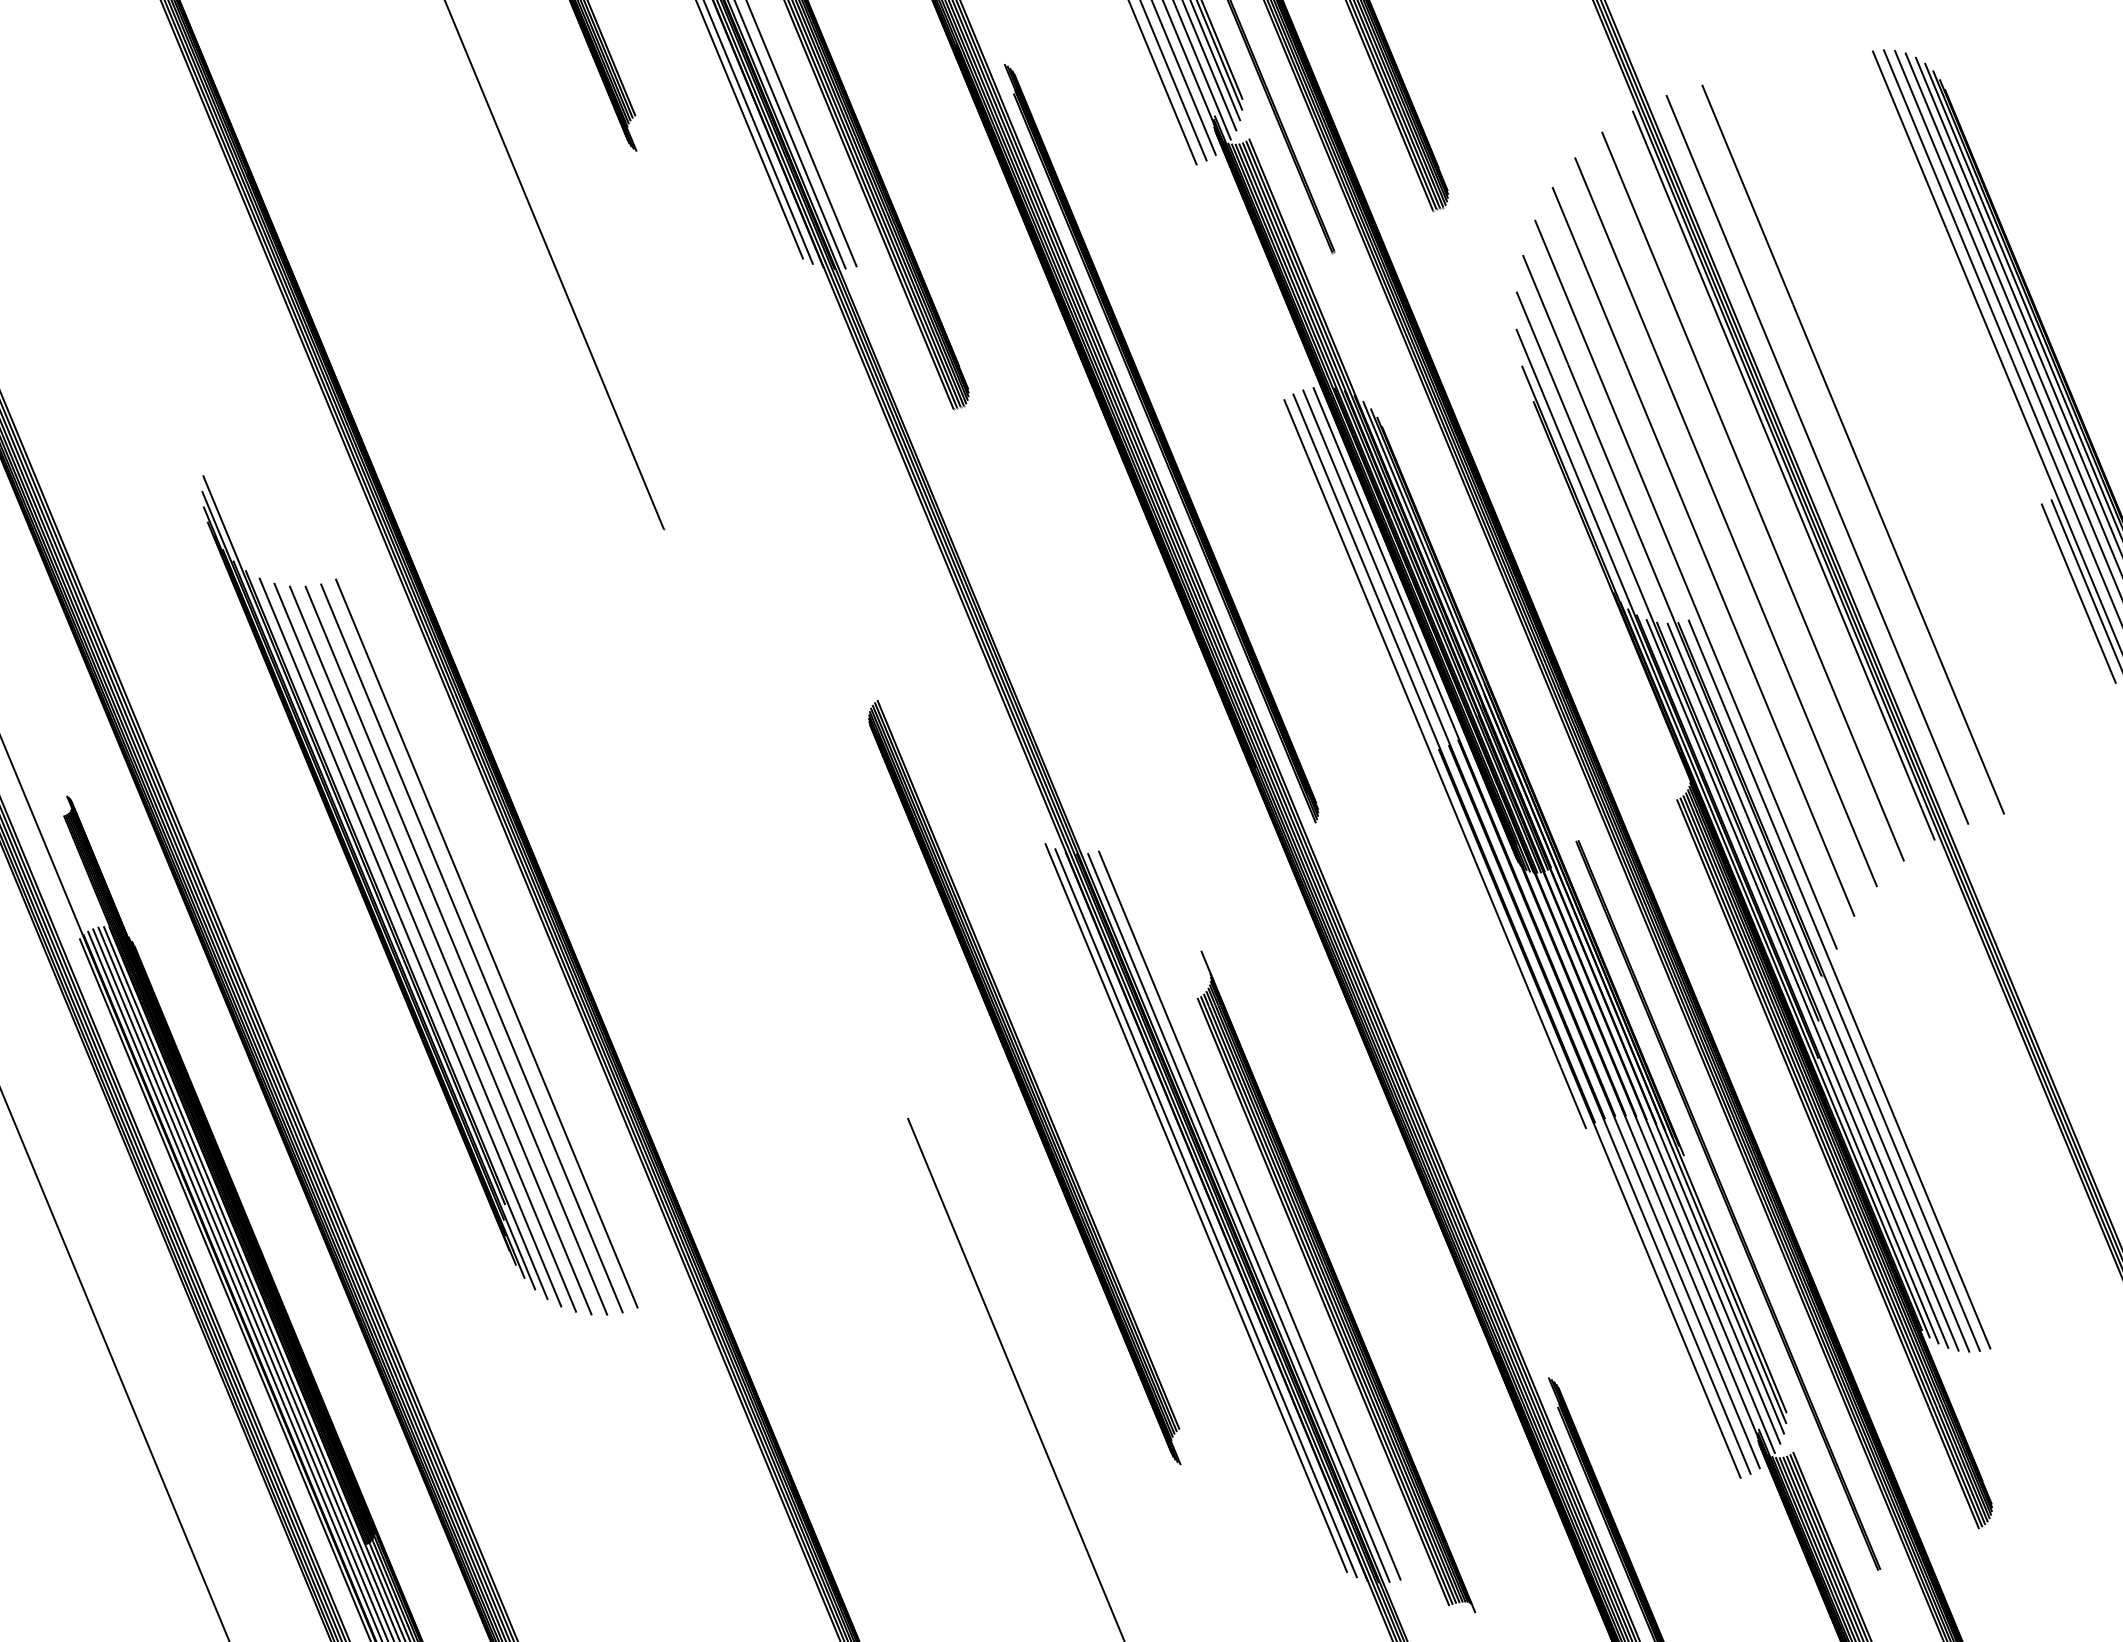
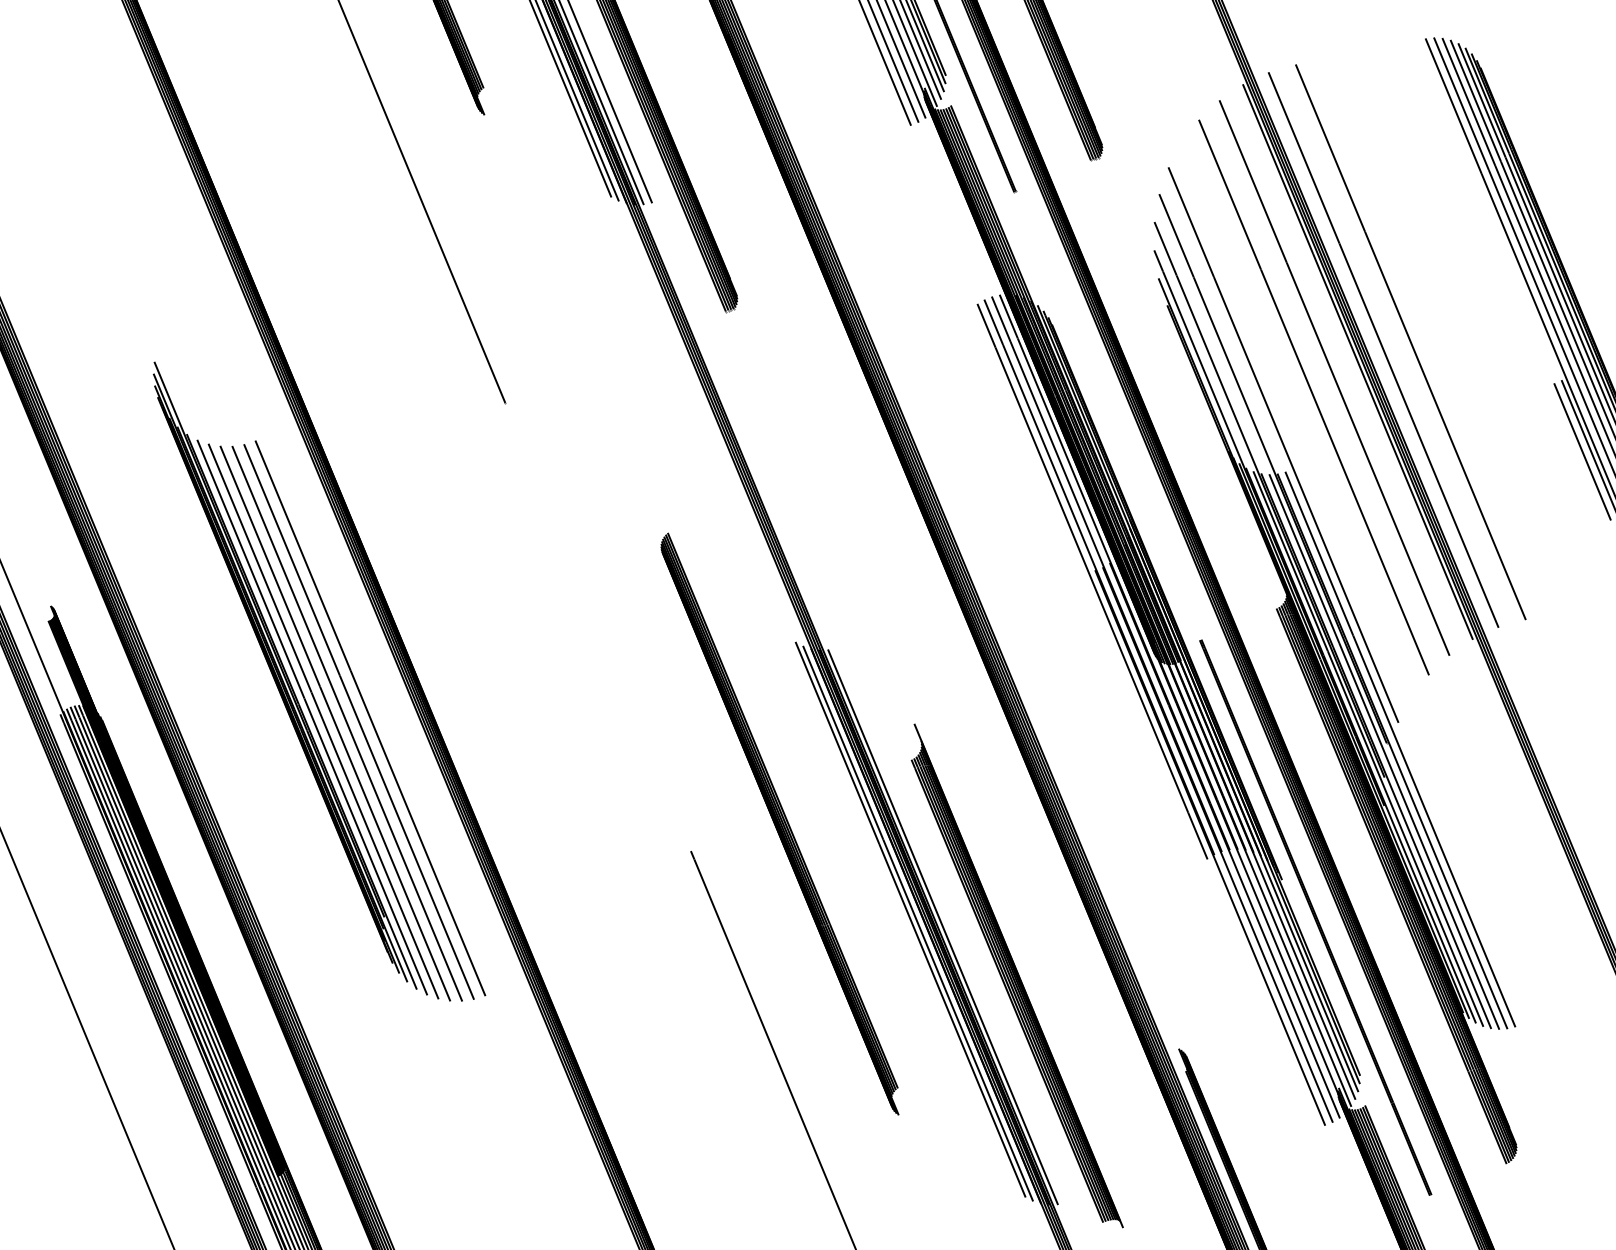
part: (1161, 443) -> (884, 337), removed
line: (1703, 551) -> (1296, 419), removed
line: (1249, 1215) -> (951, 925), removed

